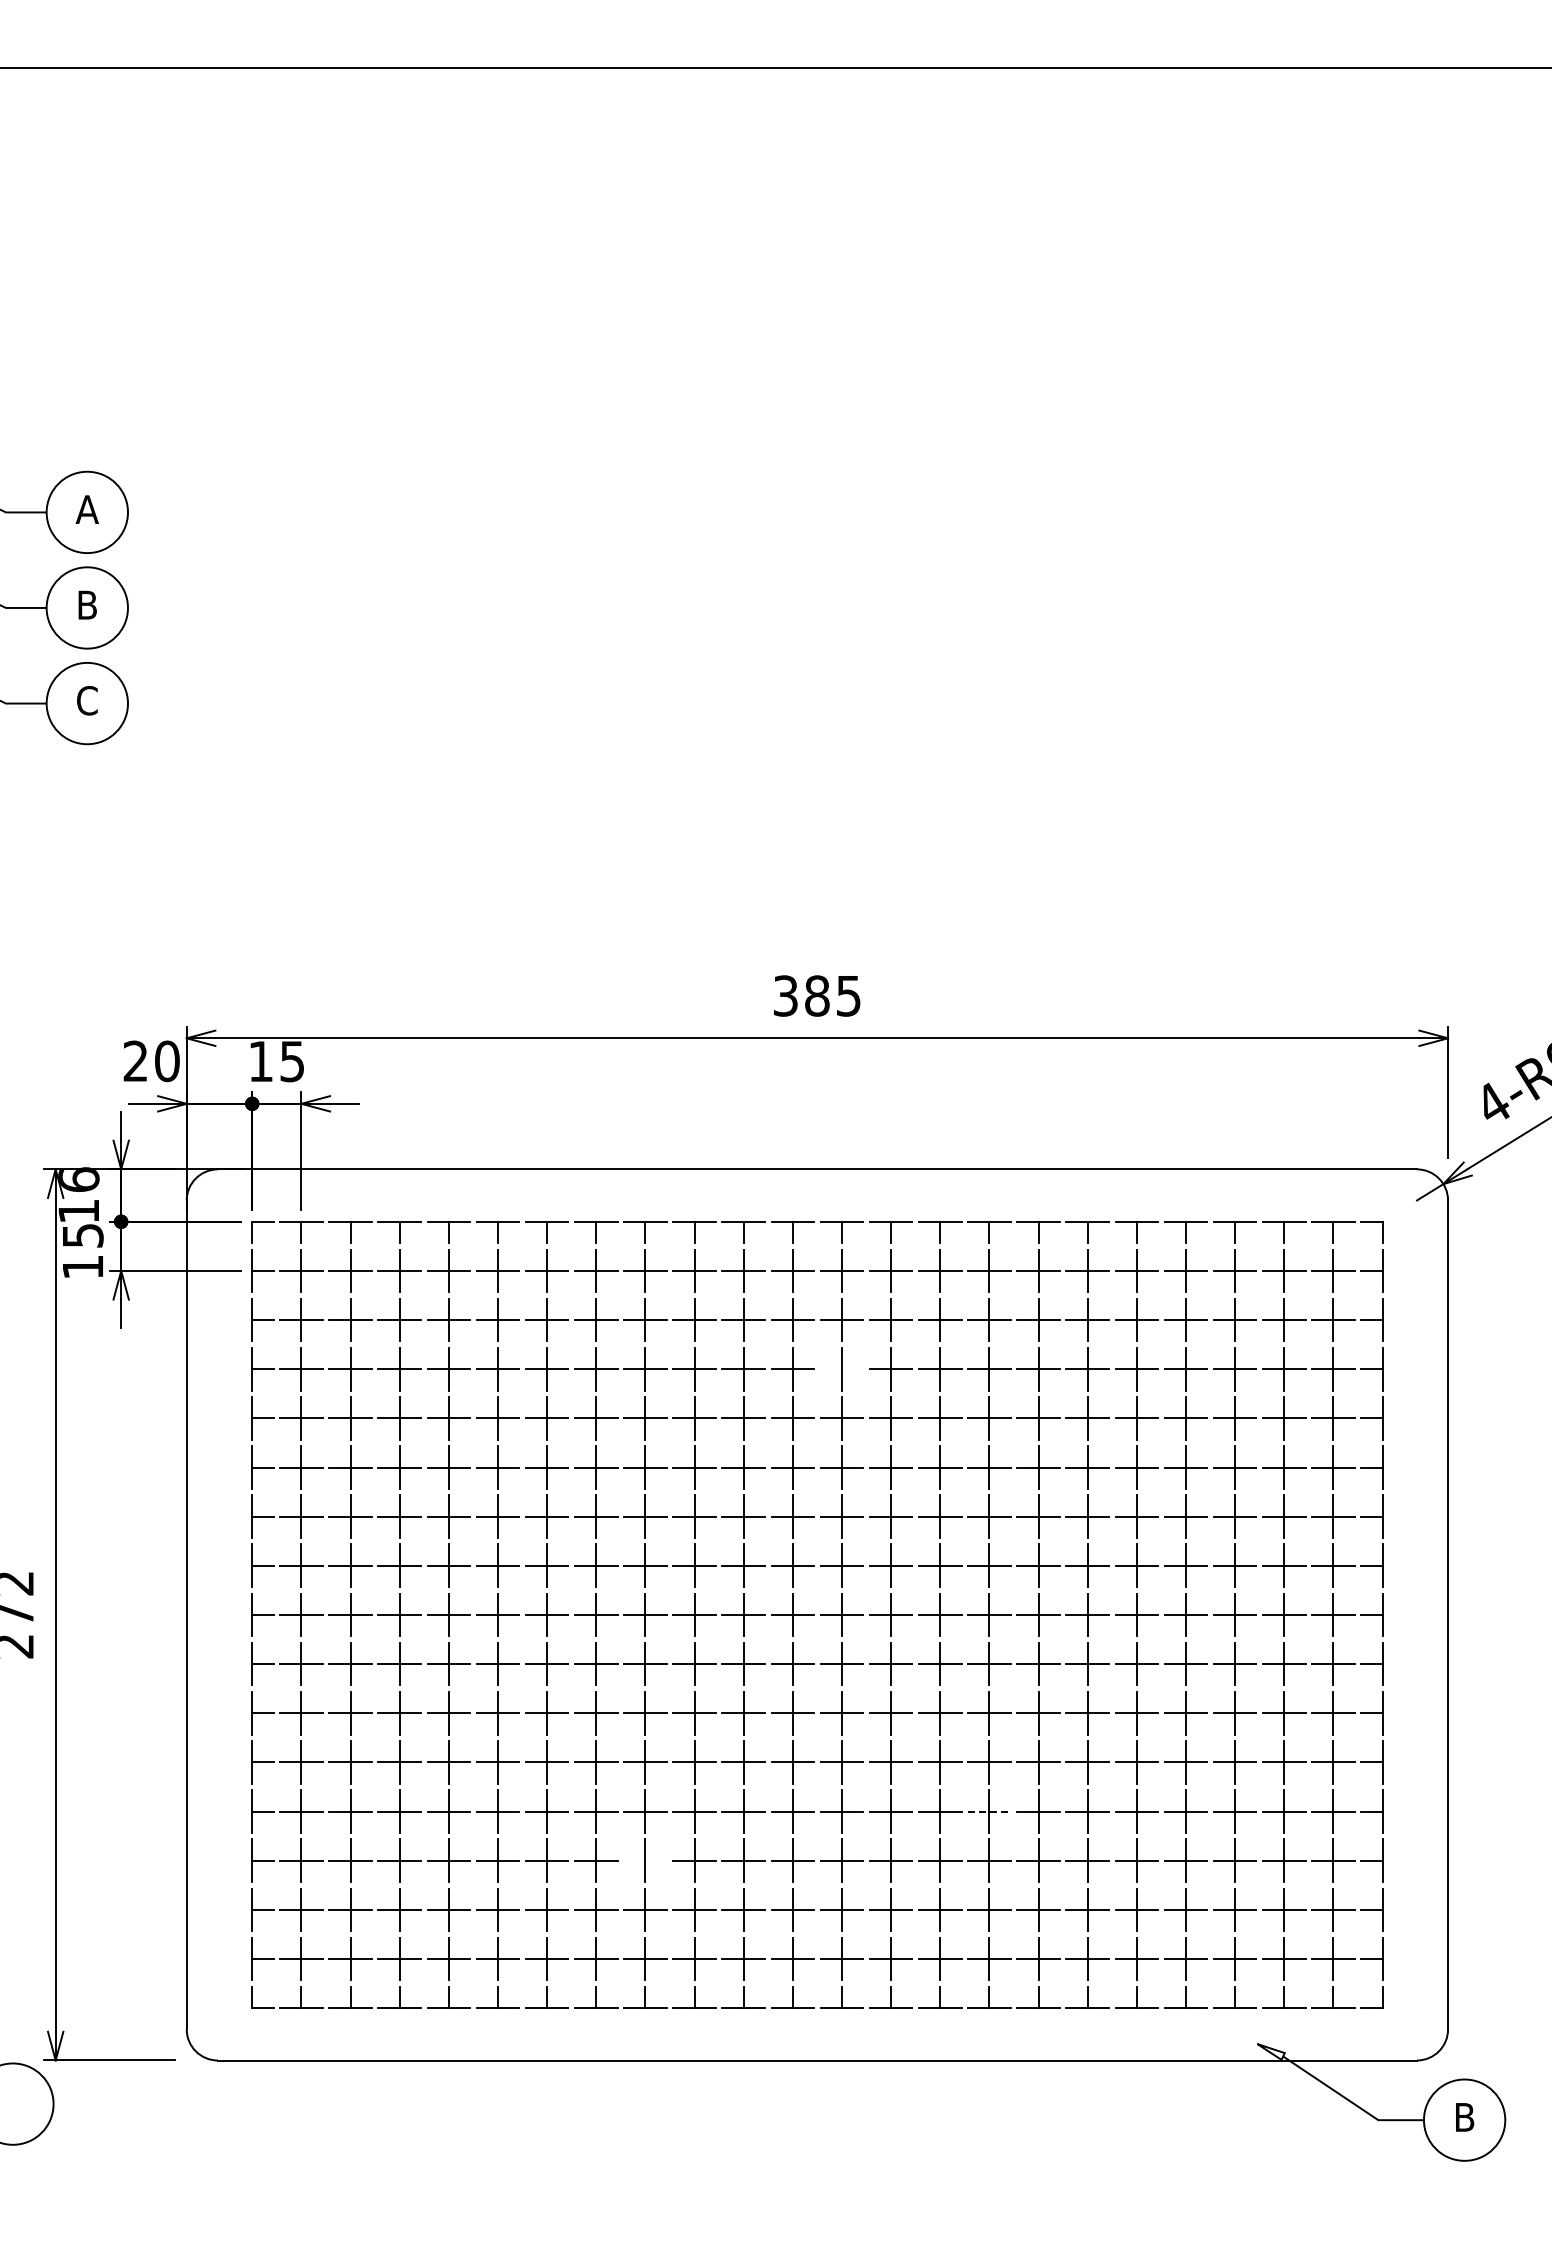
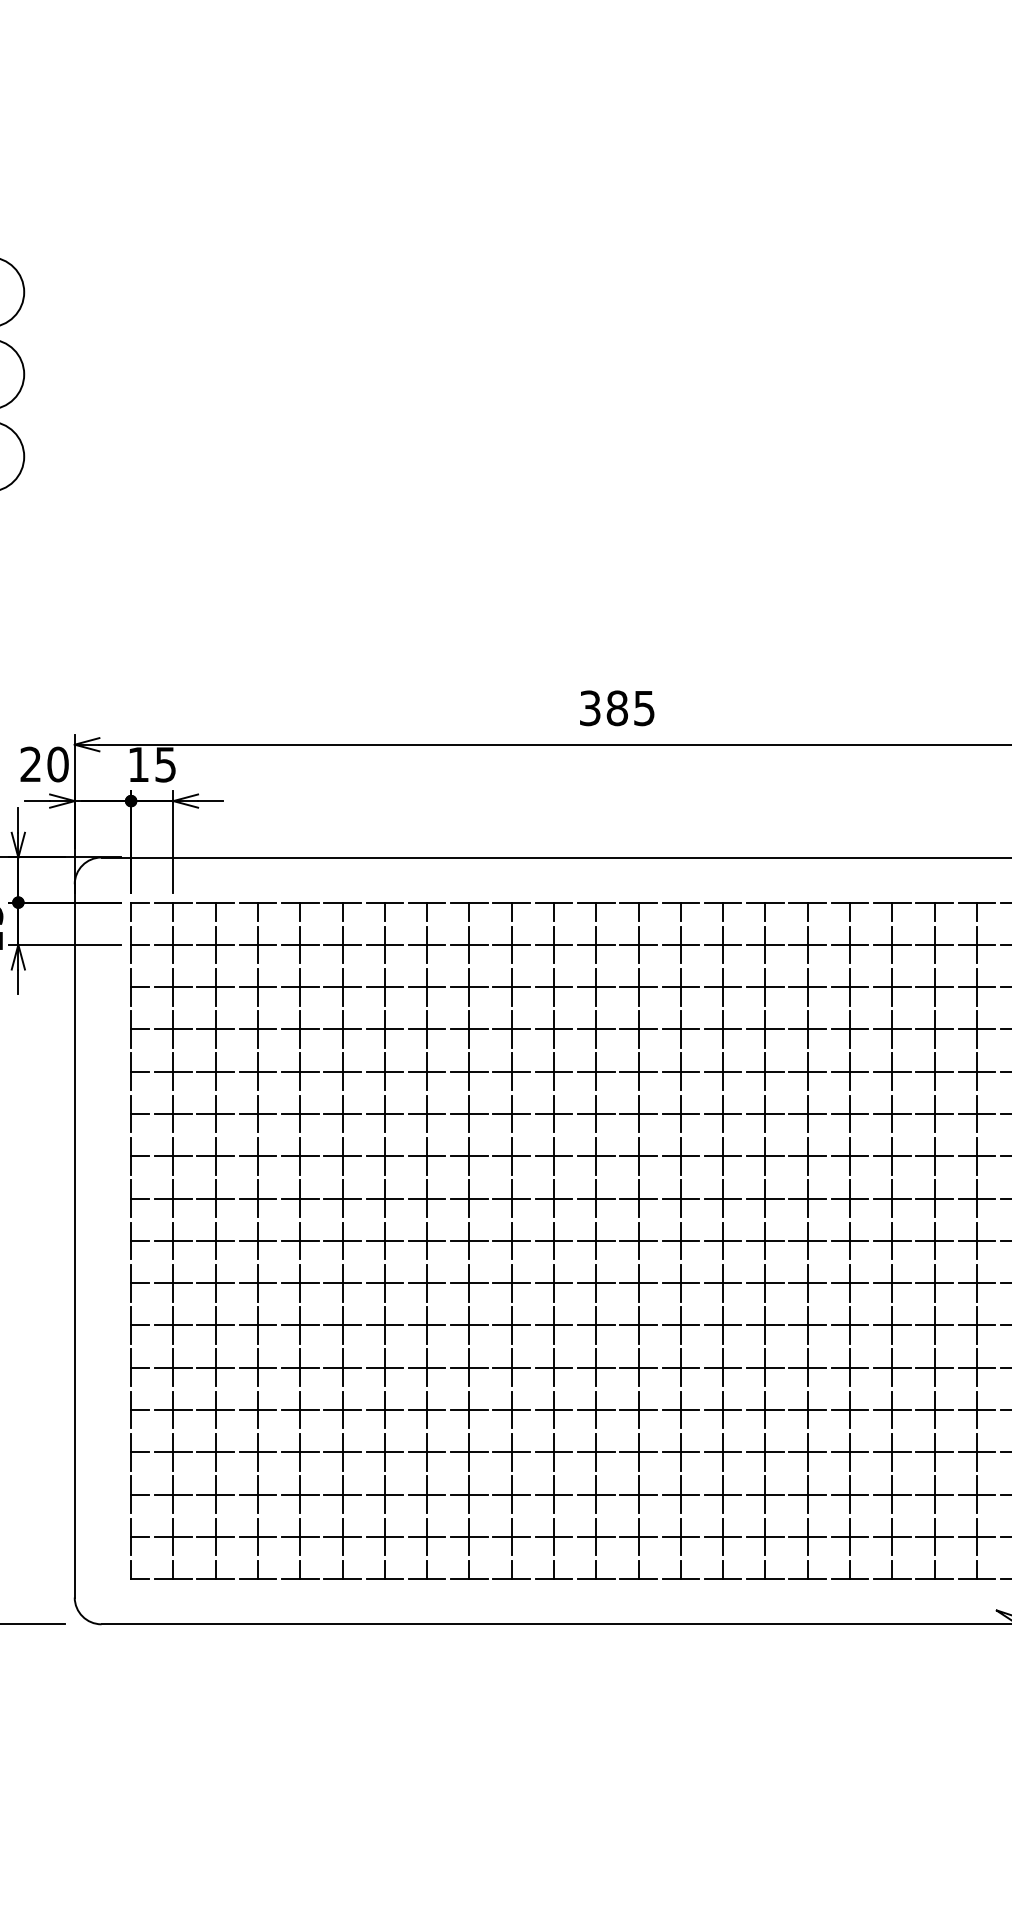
line: (841, 1369) -> (638, 1029), added
line: (989, 1811) -> (765, 1410), dashed -> solid
line: (645, 1860) -> (469, 1452), added

